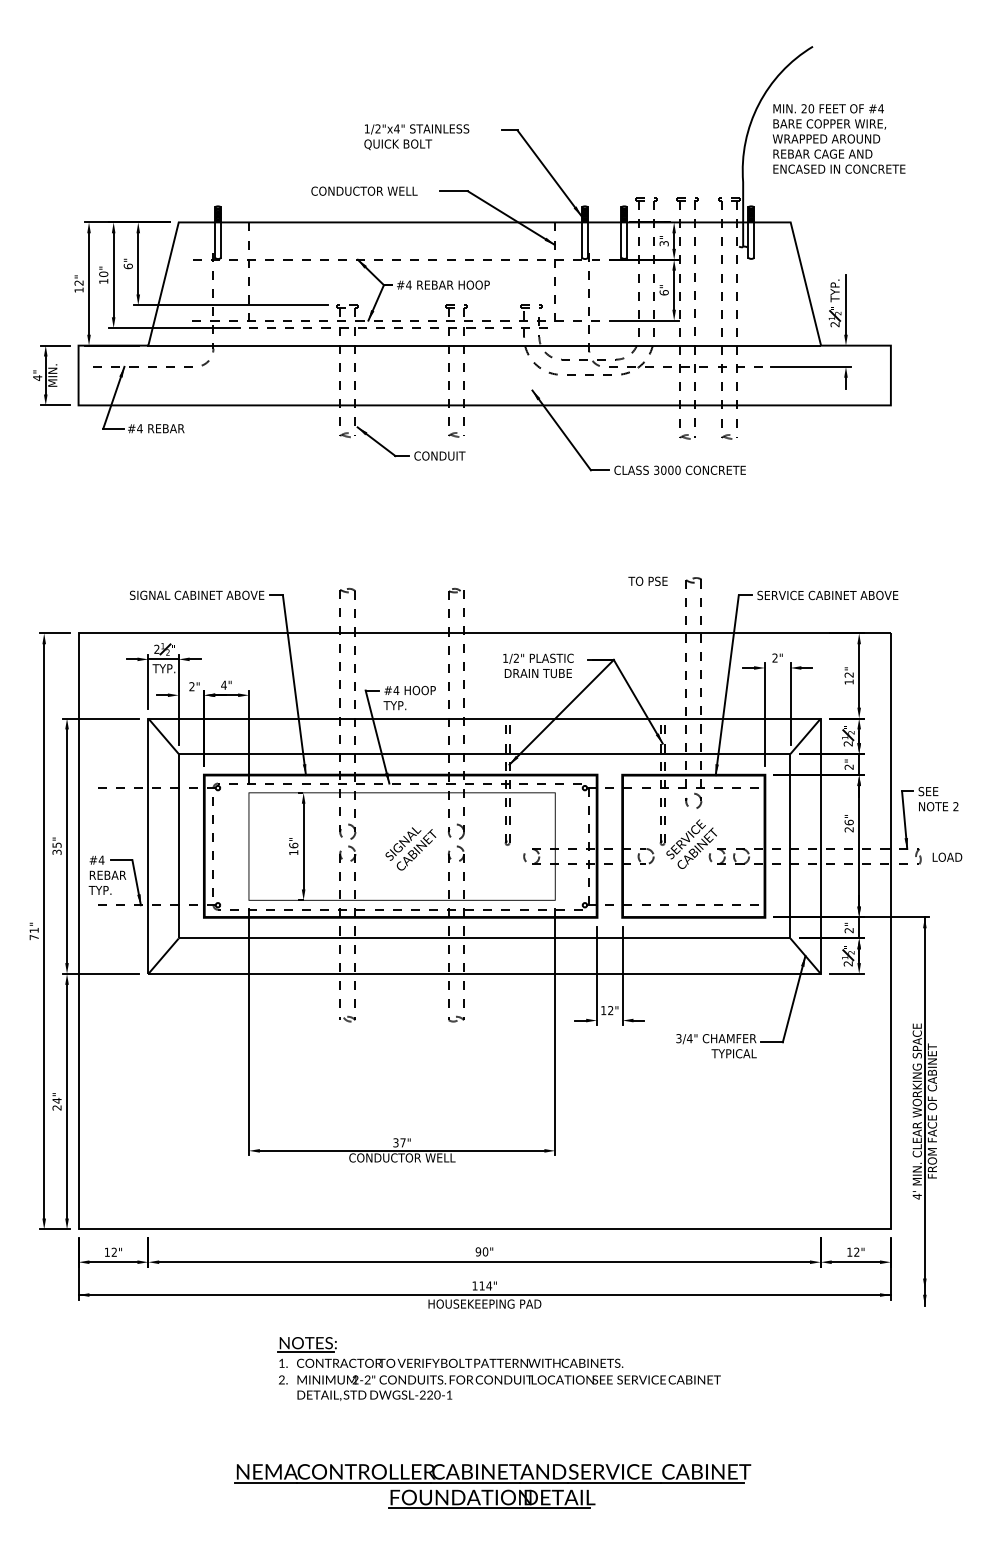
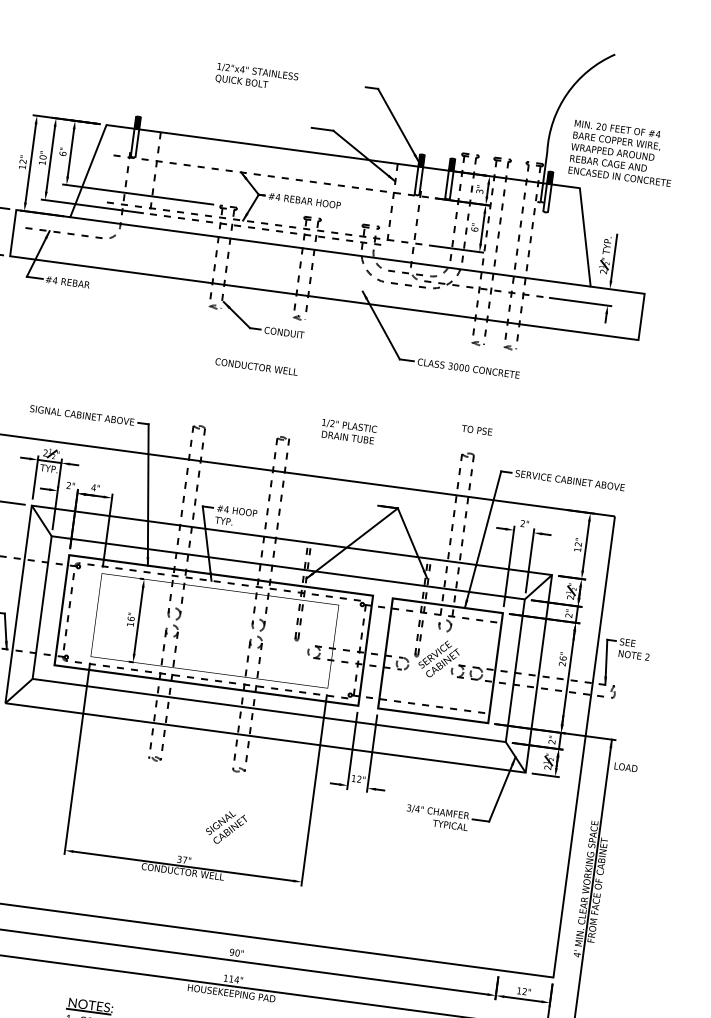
text: (416, 137) -> (256, 78), moved
text: (838, 138) -> (622, 152), moved
text: (364, 190) -> (256, 366), moved
text: (647, 580) -> (476, 429), moved
text: (538, 665) -> (348, 431), moved
text: (410, 848) -> (225, 827), moved
text: (947, 856) -> (626, 766), moved

